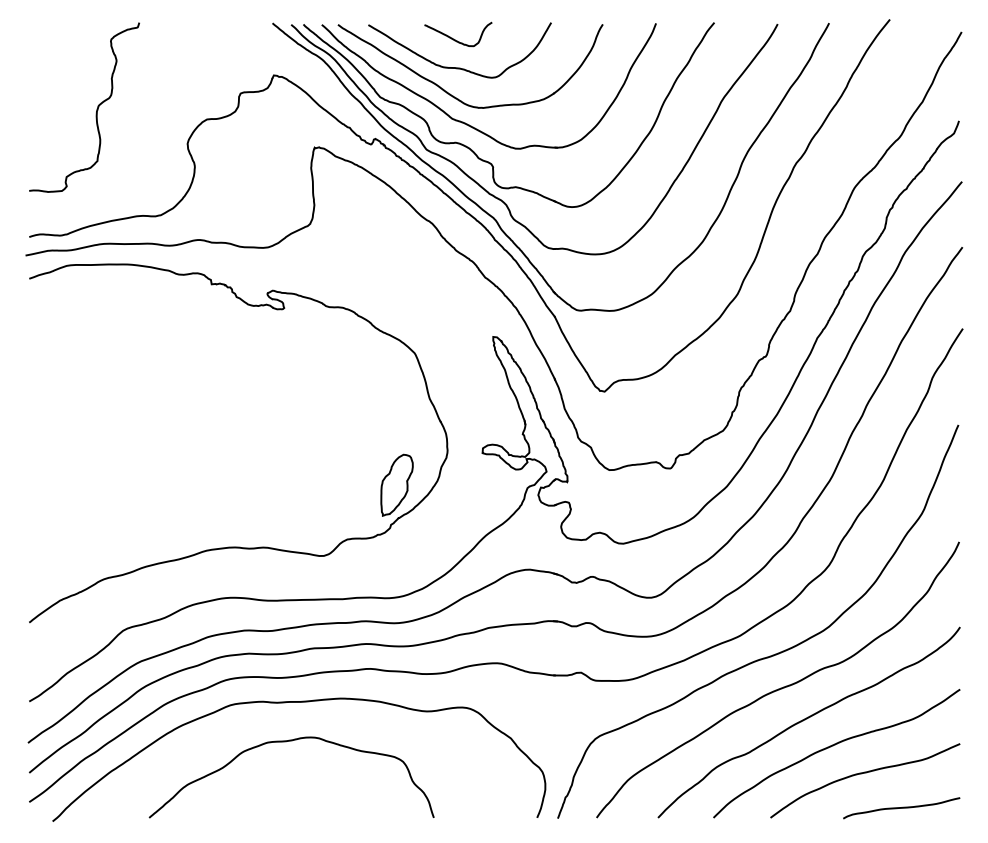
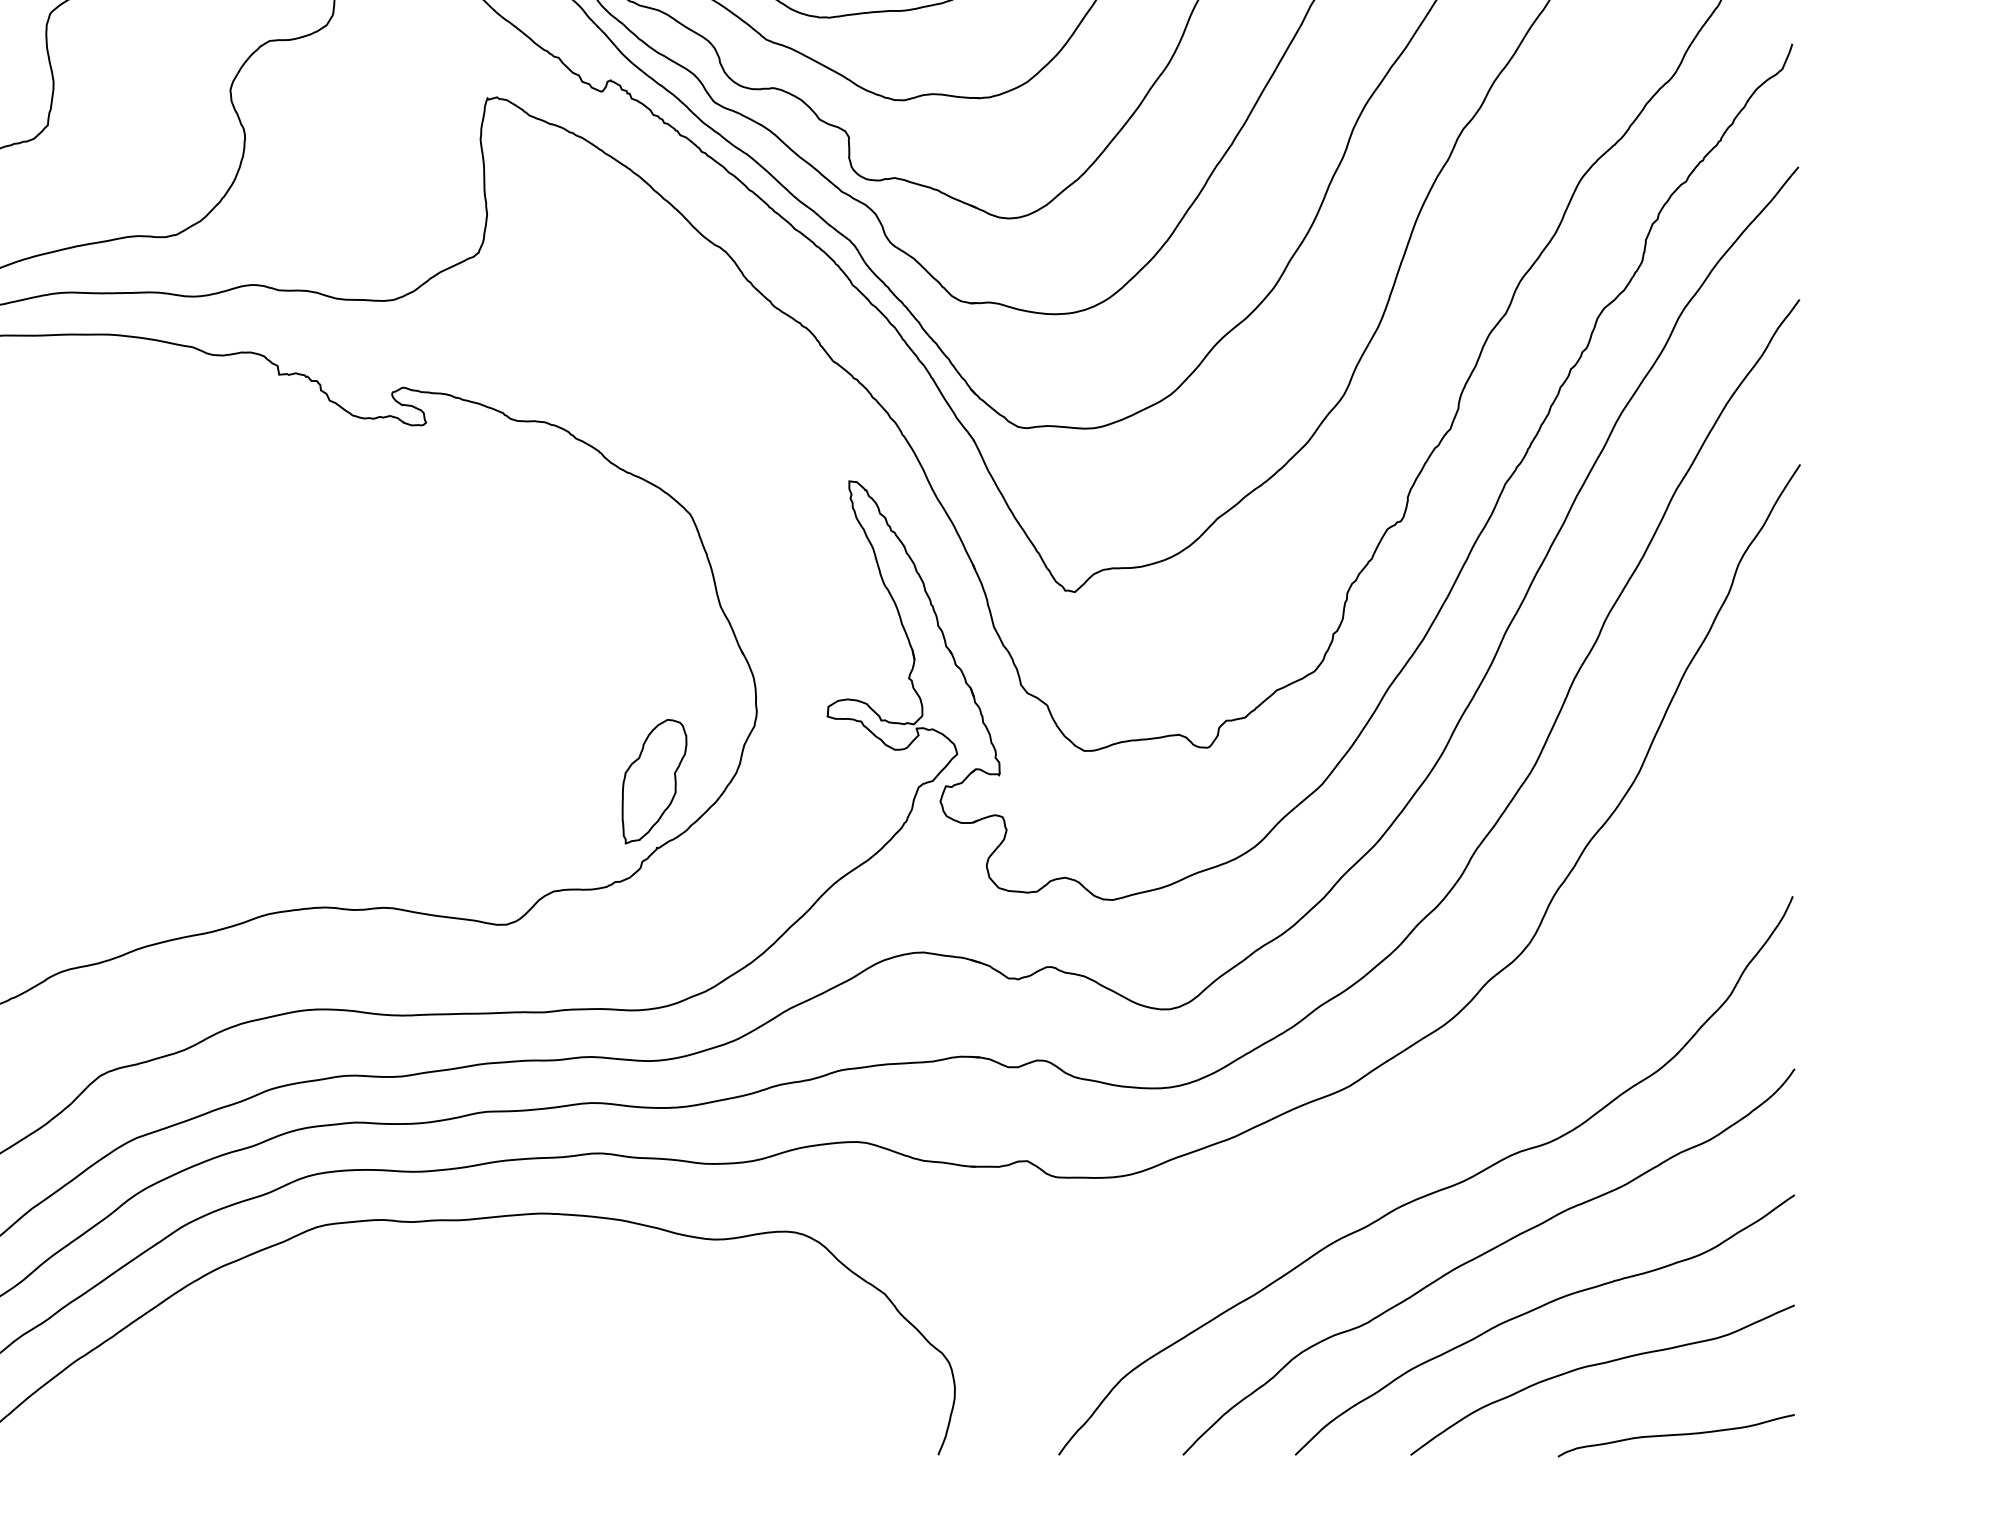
curve: (769, 655) -> (1408, 1126), removed
curve: (286, 742) -> (430, 1302), removed

